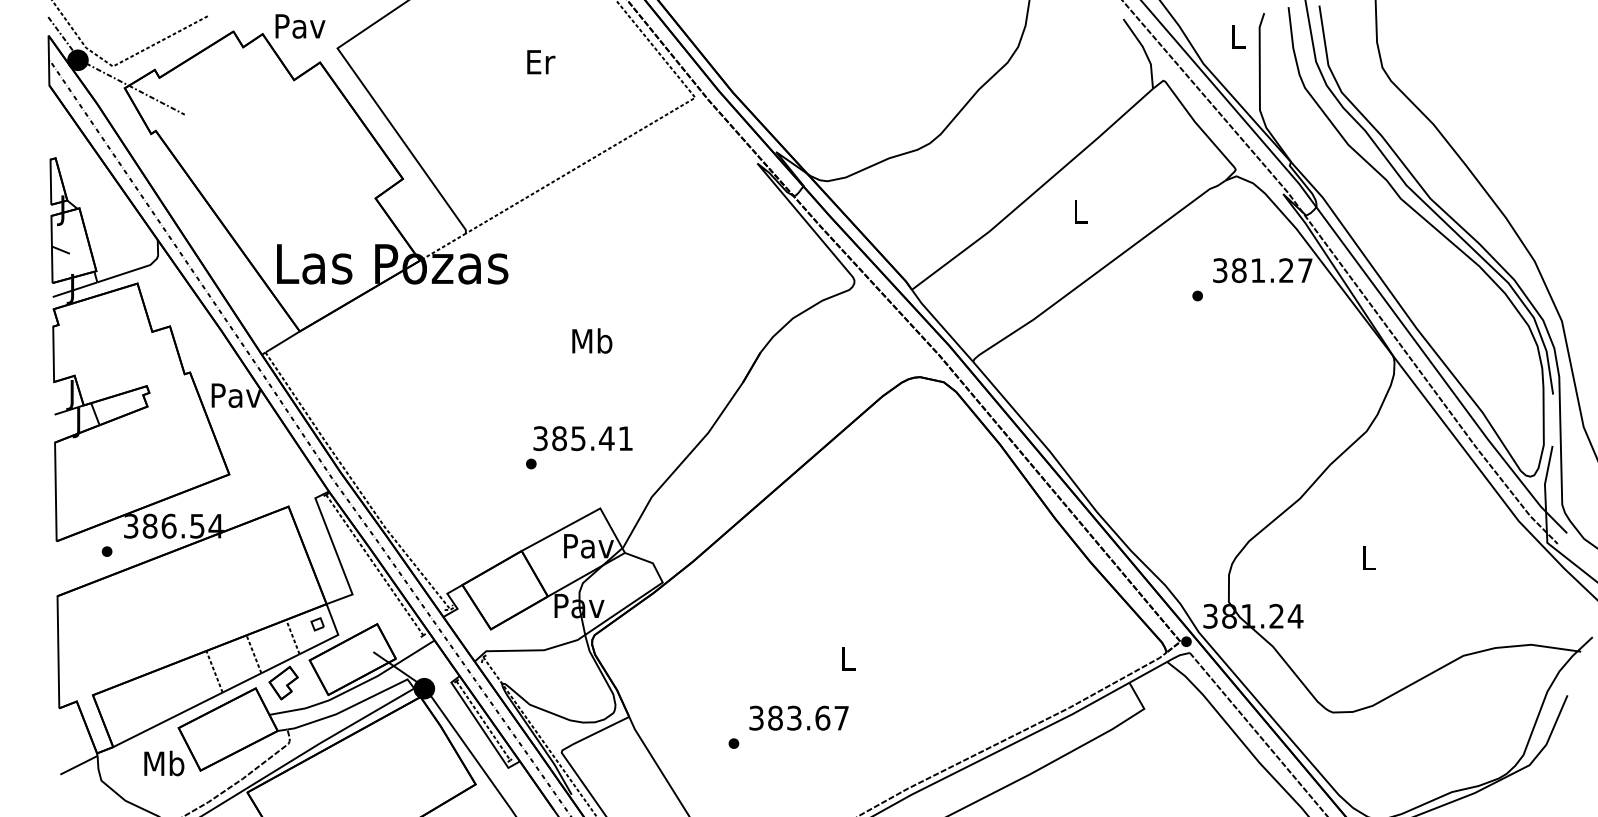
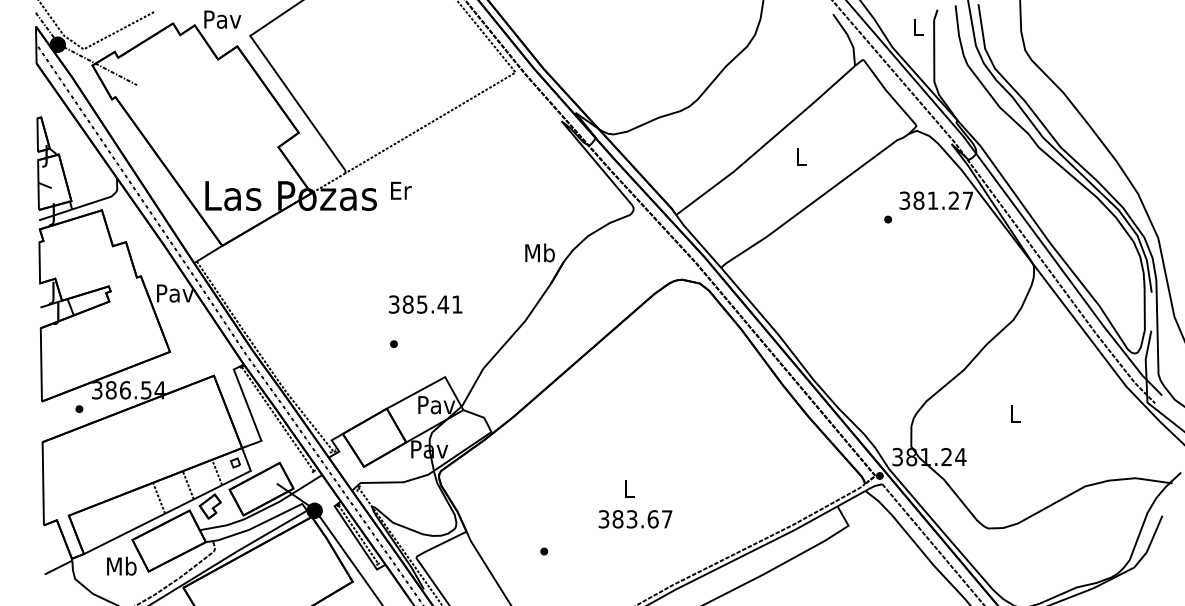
text: (541, 62) -> (401, 191), moved
text: (592, 340) -> (540, 252), moved
text: (582, 438) -> (425, 304), moved
text: (798, 717) -> (635, 518), moved

